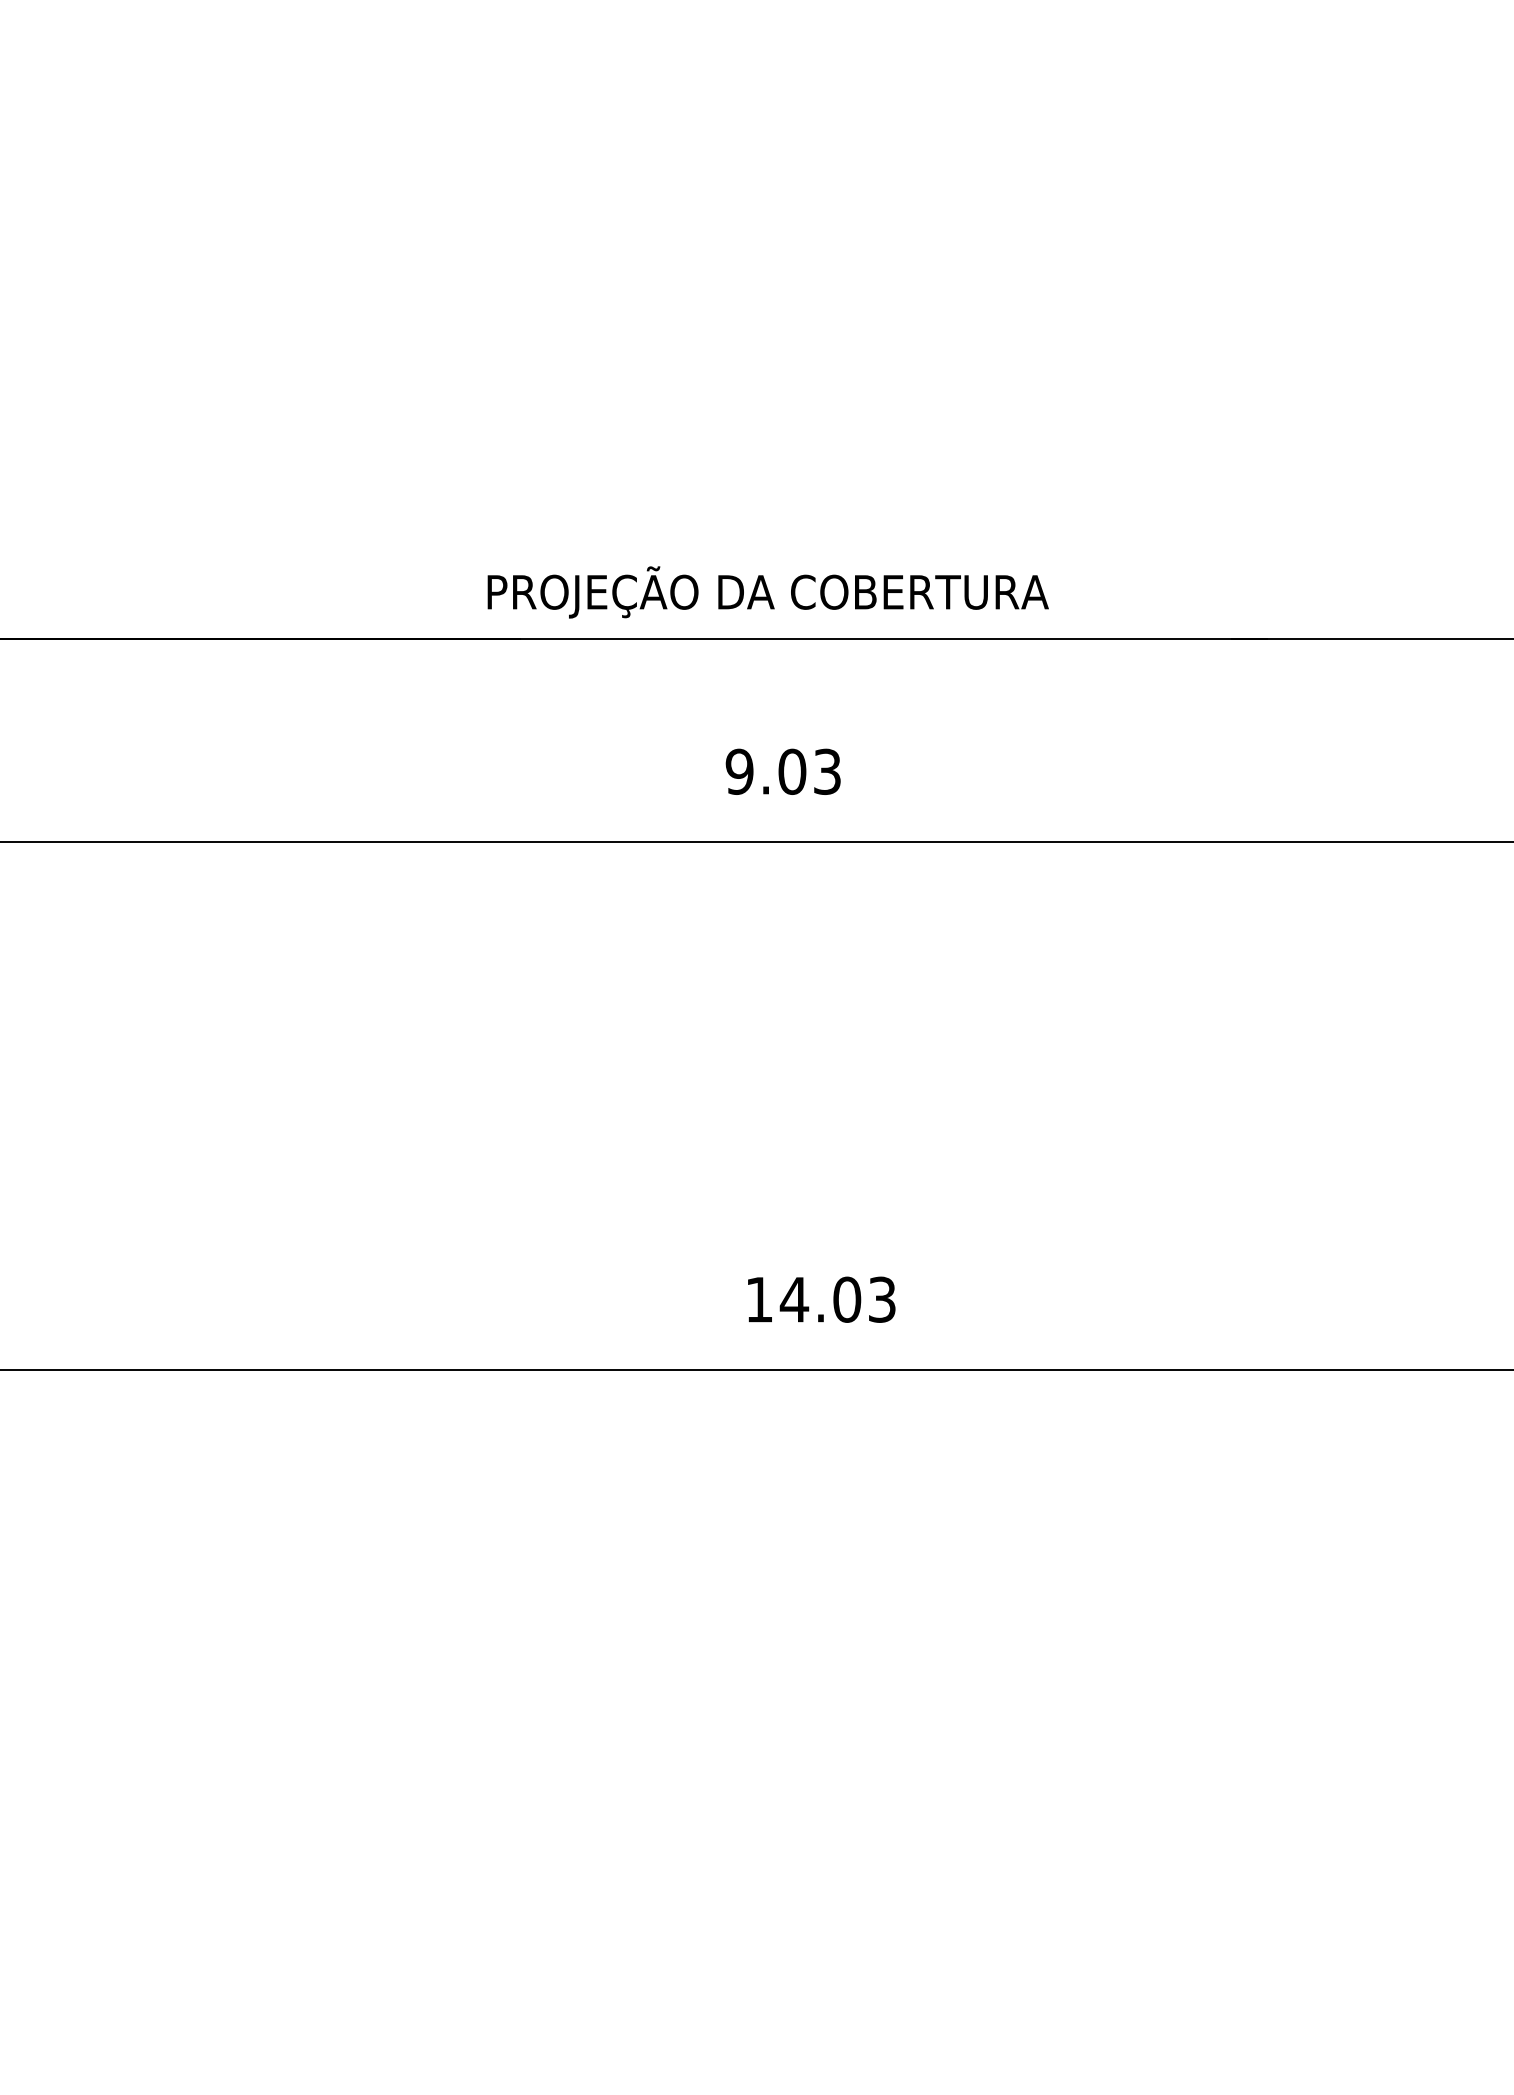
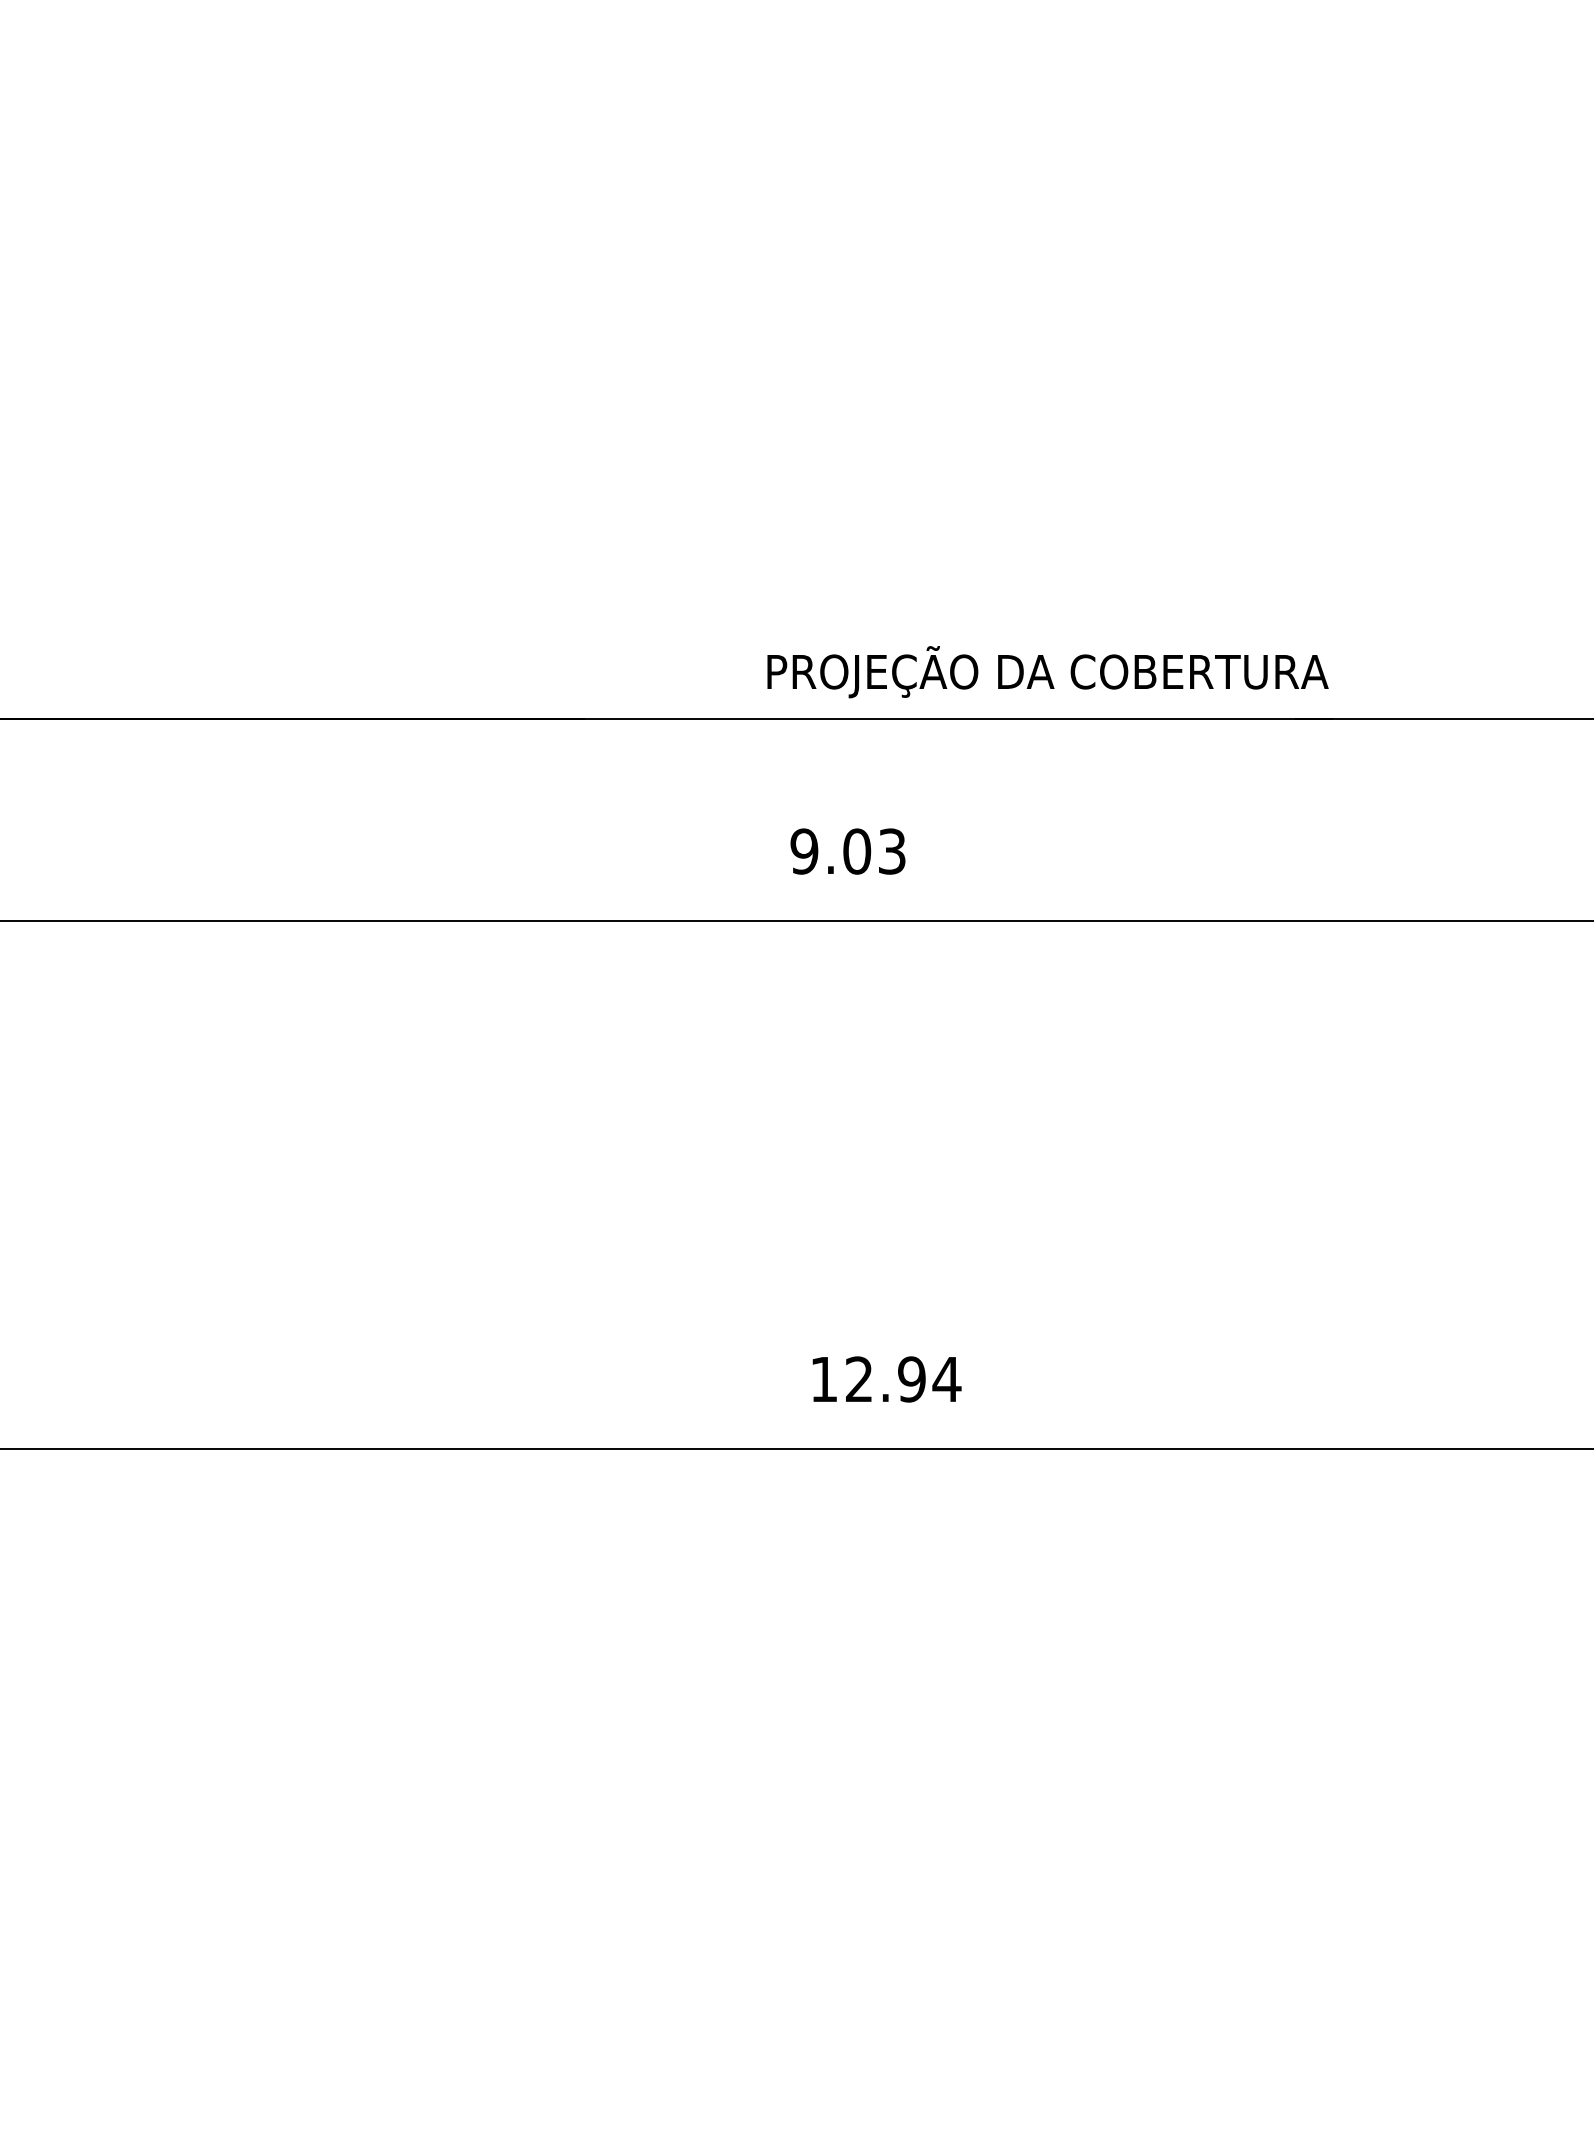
text: (767, 592) -> (1047, 672), moved
text: (837, 1299) -> (902, 1379), 14.03 -> 12.94

